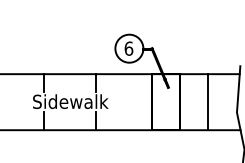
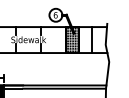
hatch: (165, 100) -> (72, 39), added

